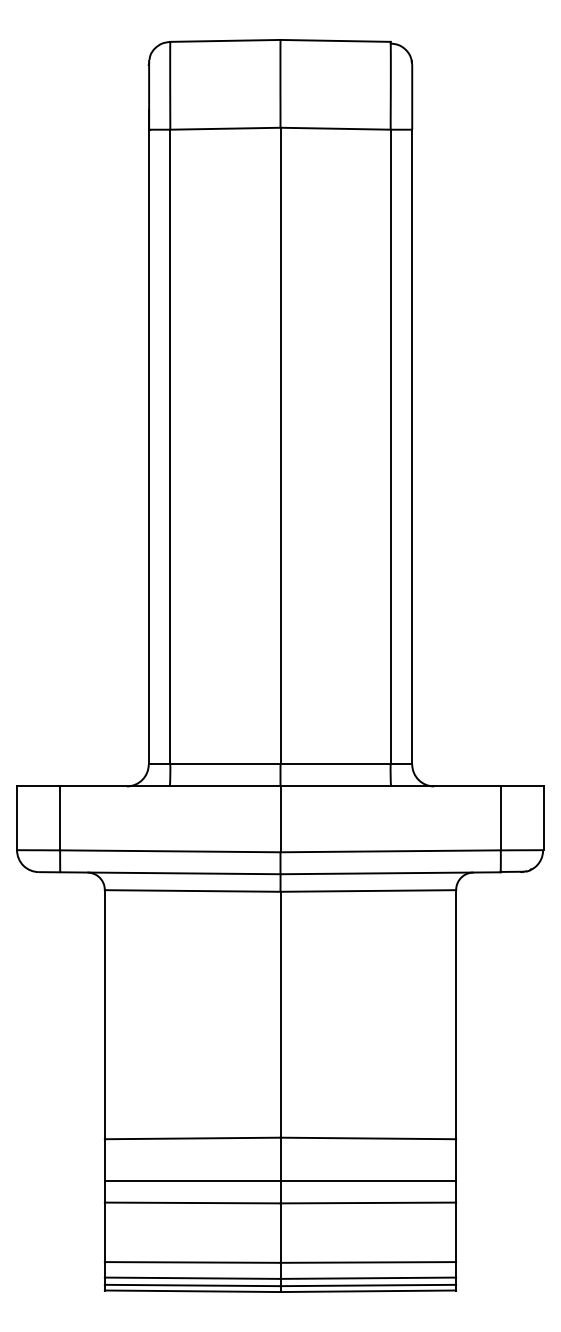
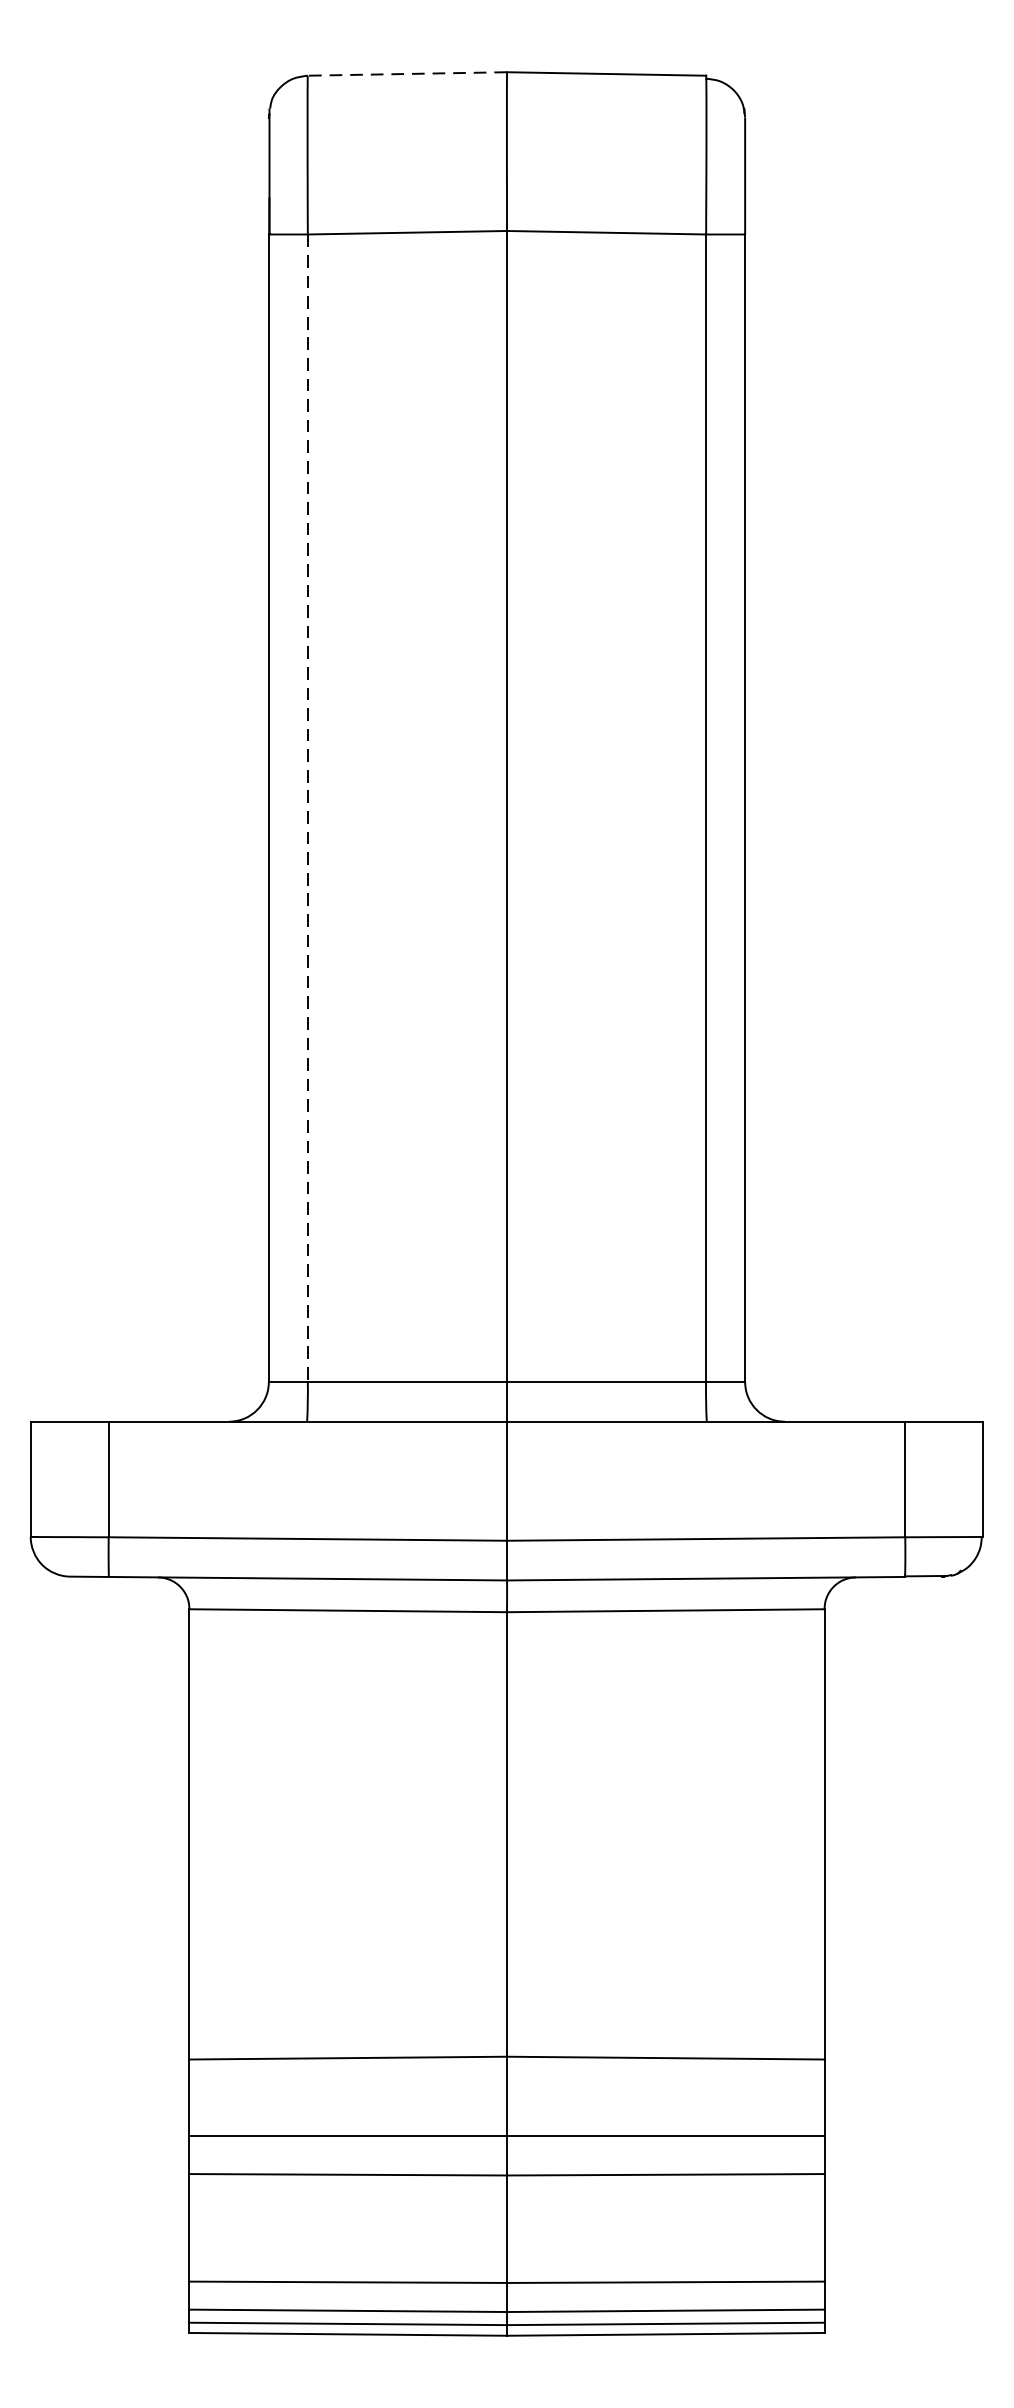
line: (224, 40) -> (405, 73), solid -> dashed
line: (170, 447) -> (308, 808), solid -> dashed

